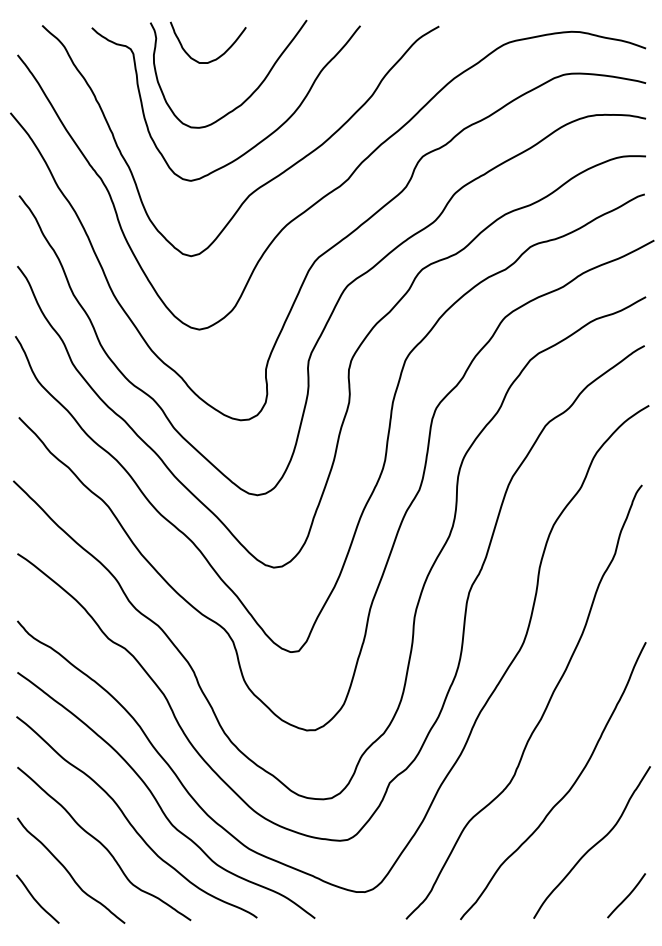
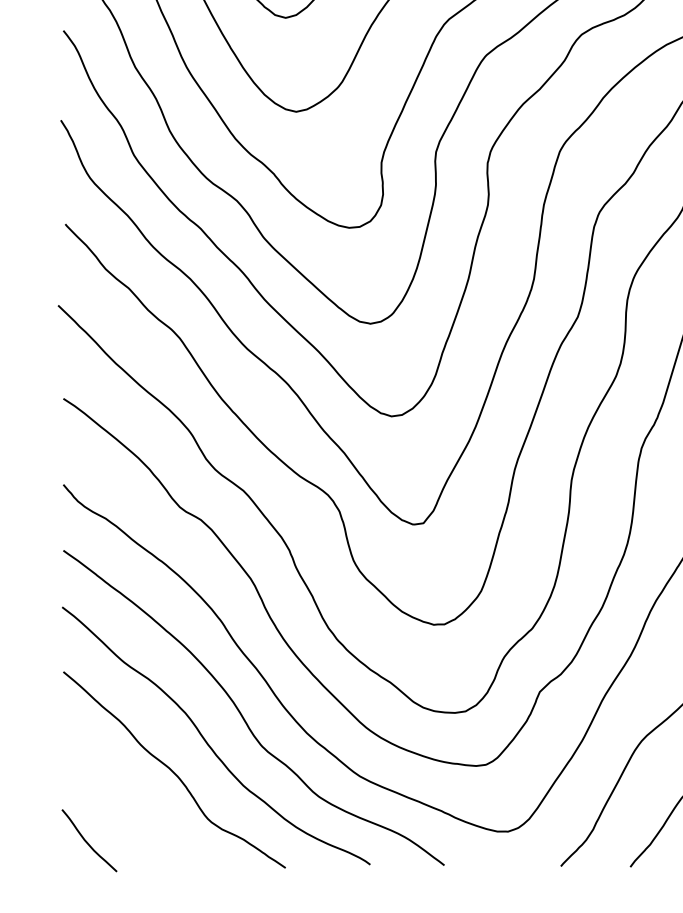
curve: (68, 870) -> (128, 803), removed

